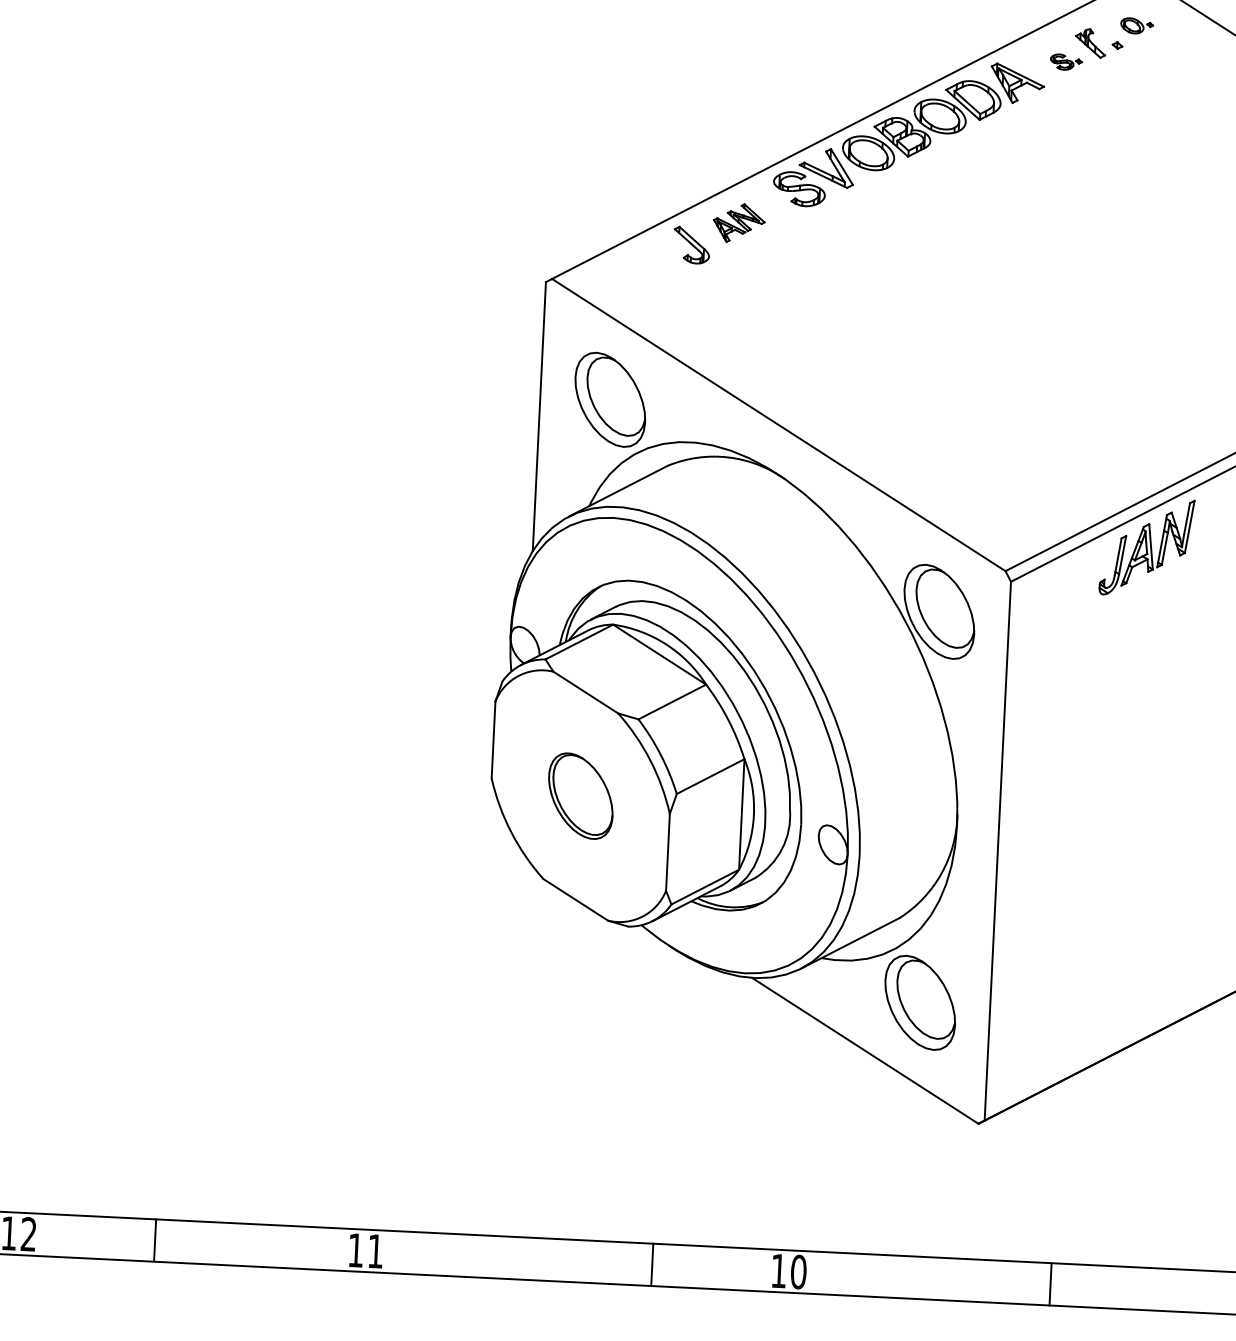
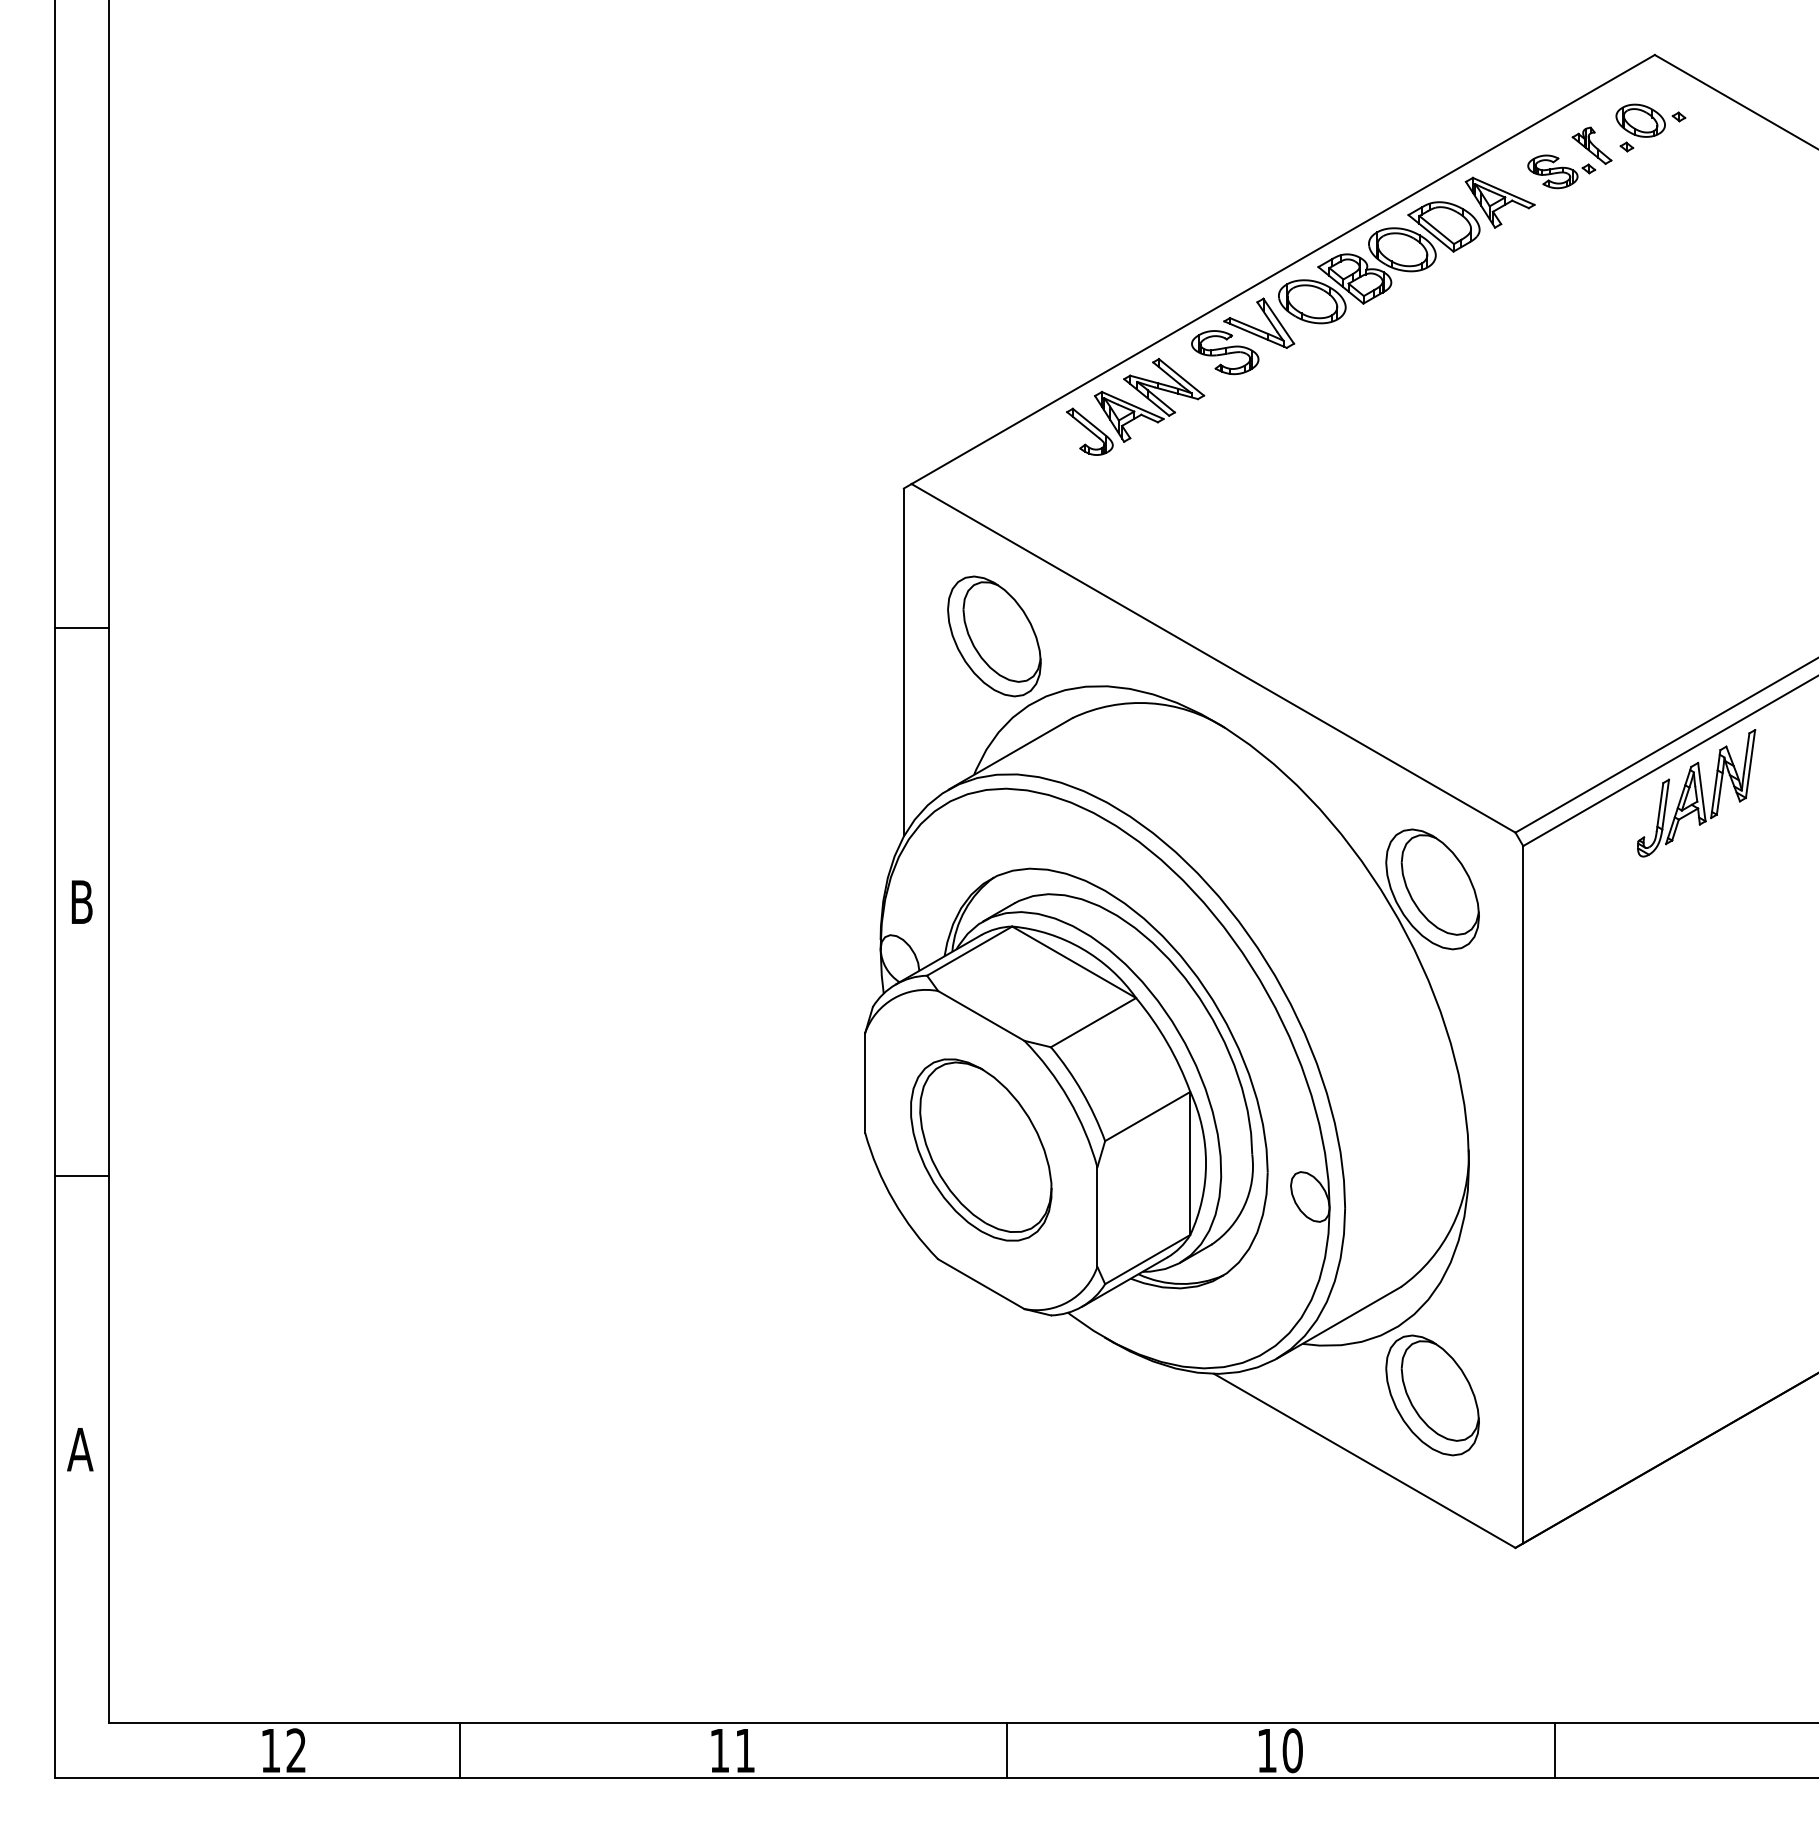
part: (1136, 25) -> (1650, 120), size x1.67
part: (1066, 62) -> (1561, 171), size x1.67
part: (739, 223) -> (1149, 400), size x1.67
part: (580, 795) -> (981, 1149), size x1.67
line: (652, 1264) -> (1007, 1750), moved
line: (1050, 1284) -> (1554, 1750), moved

